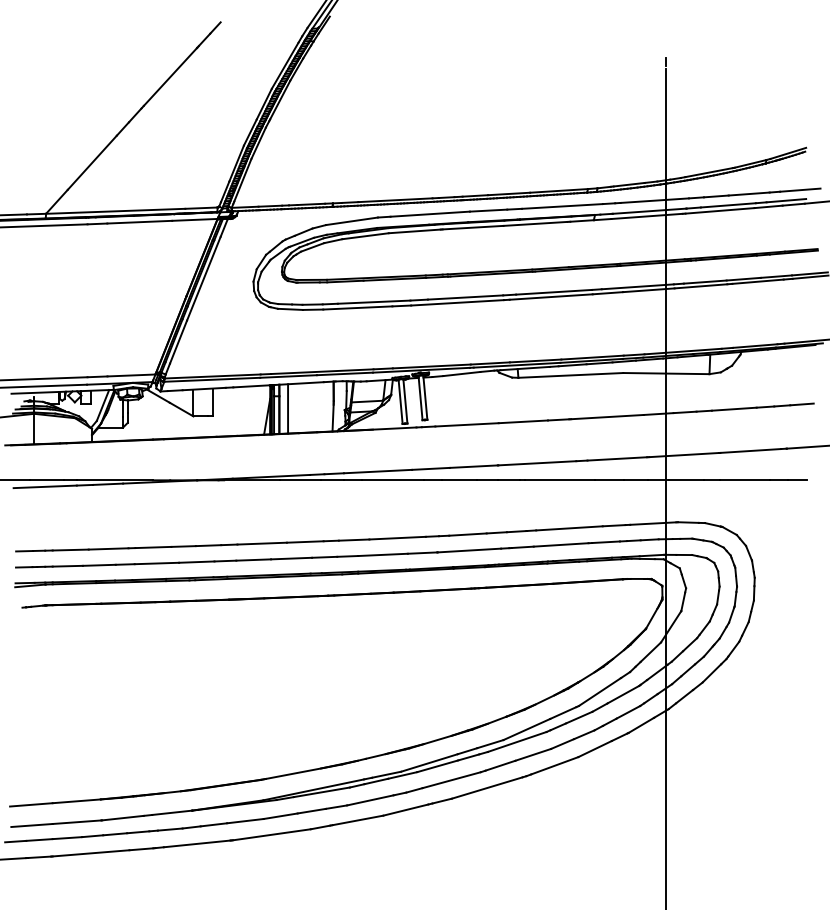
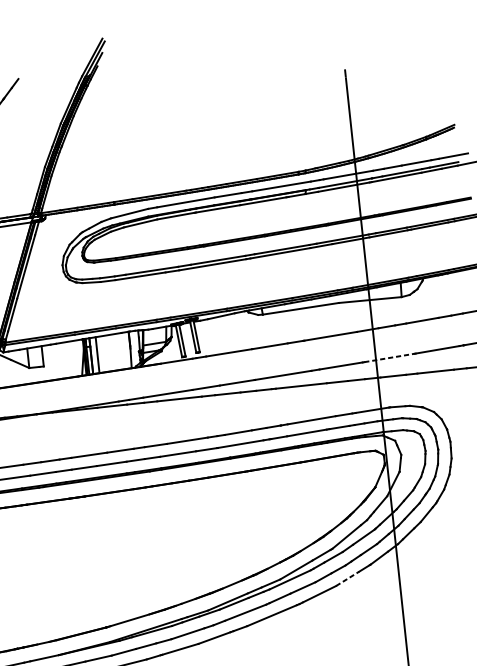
line: (684, 455) -> (389, 358), solid -> dashed
line: (595, 749) -> (347, 579), solid -> dashed

